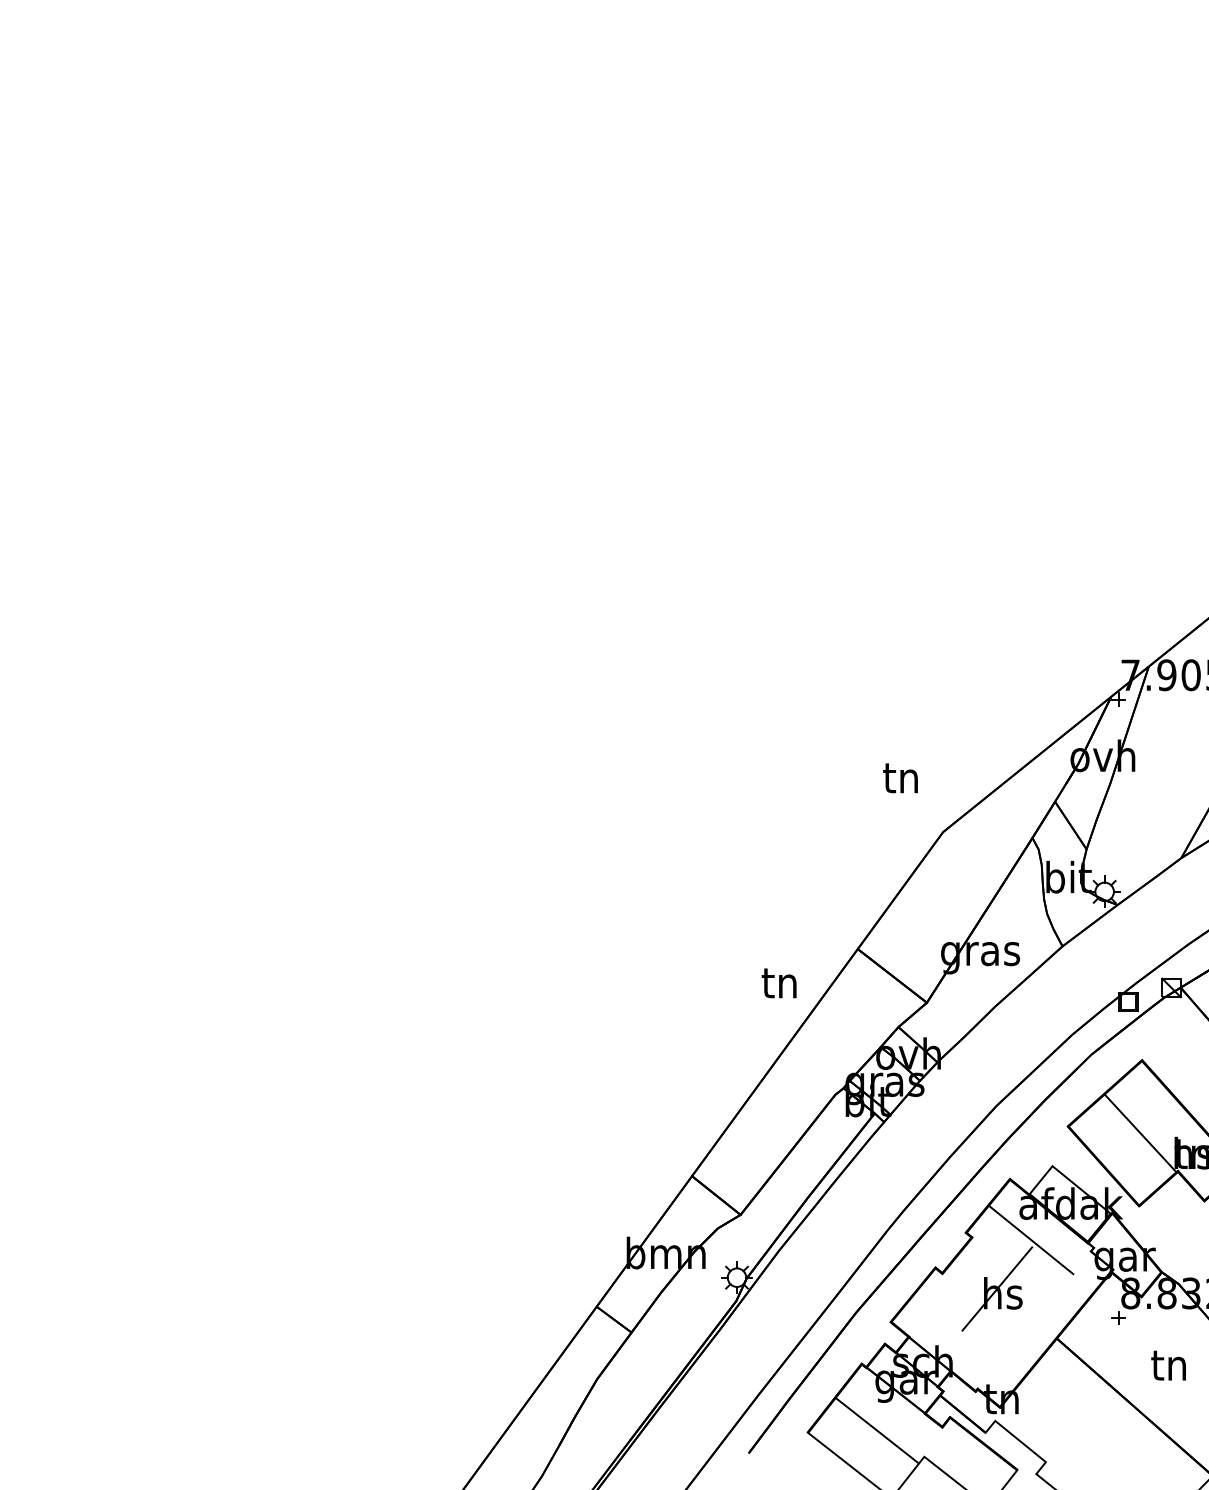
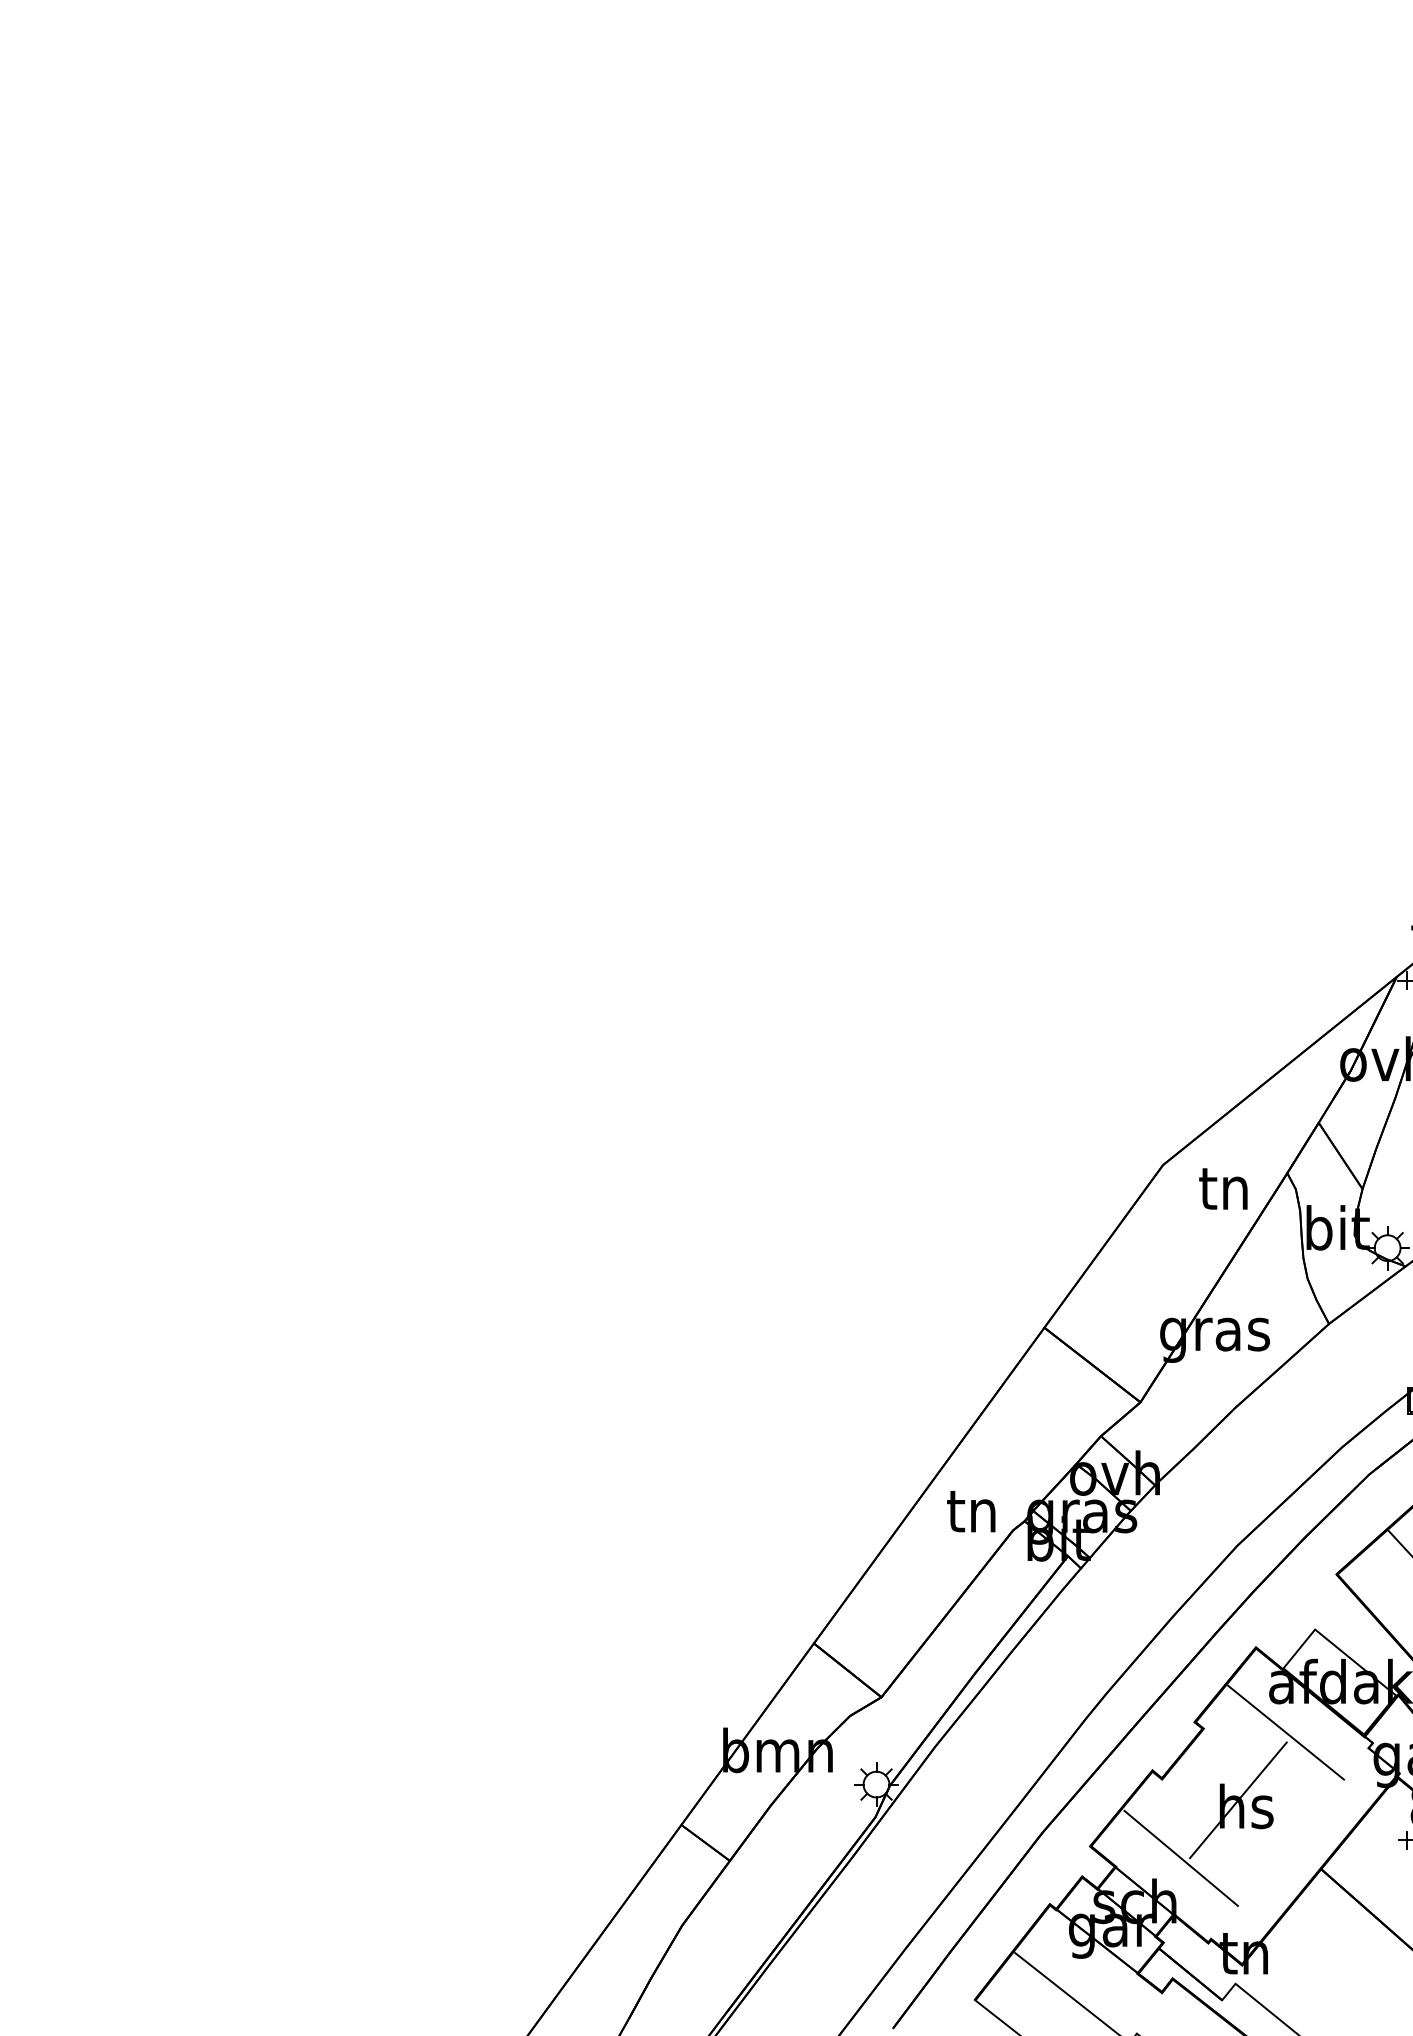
text: (900, 778) -> (1223, 1189), moved
text: (778, 983) -> (970, 1511), moved
line: (956, 1330) -> (1181, 1858), added

